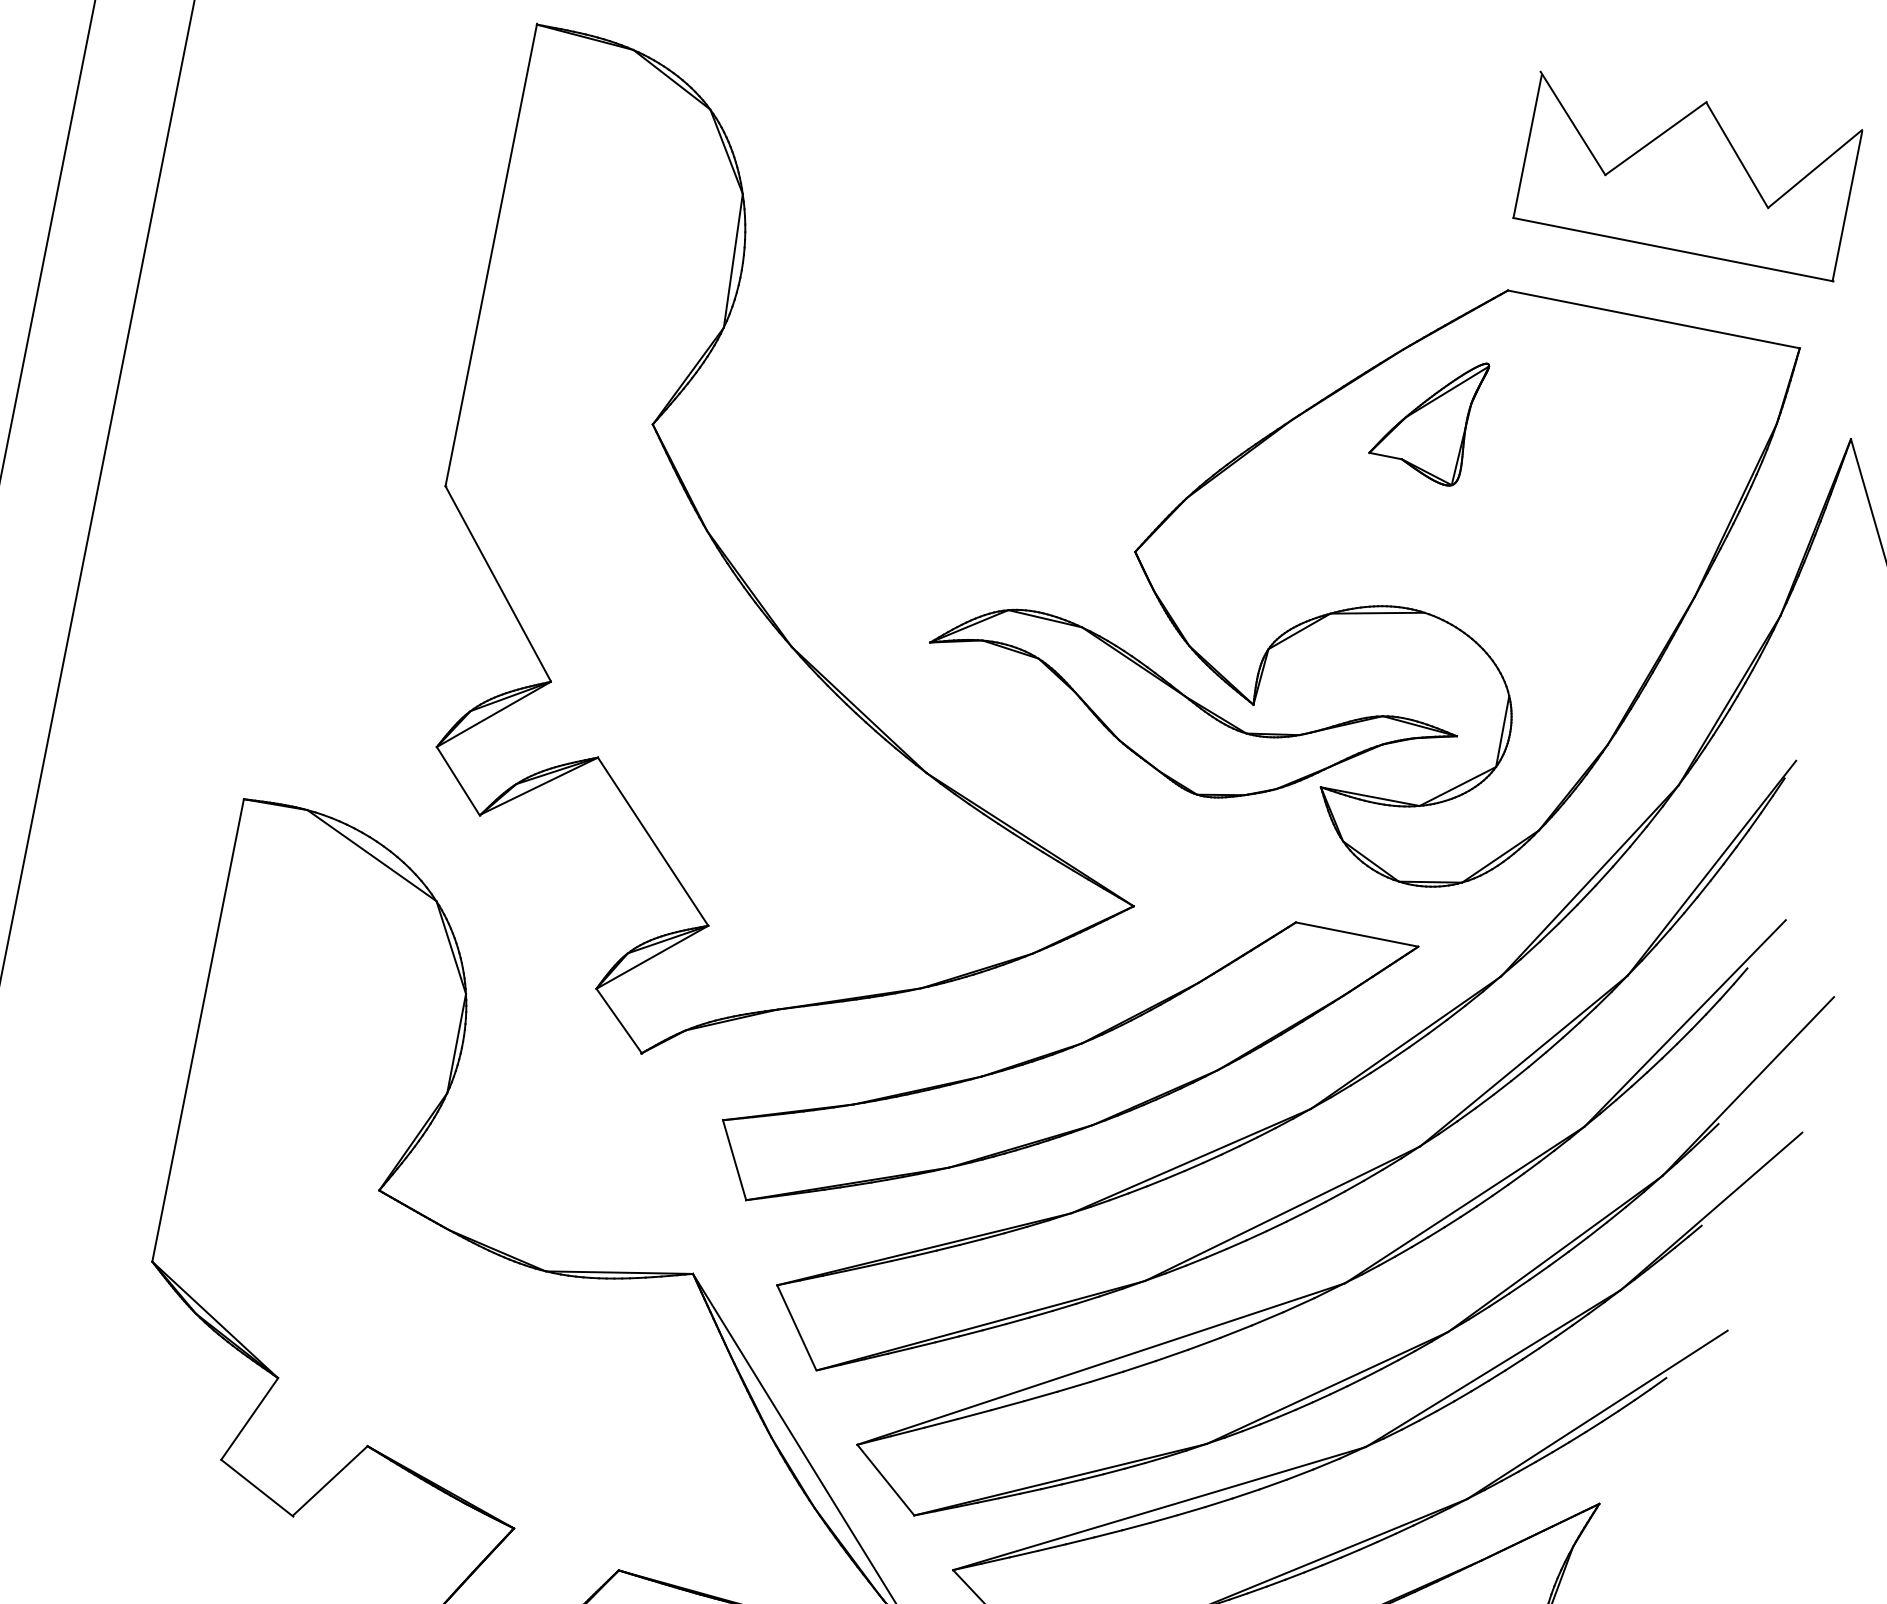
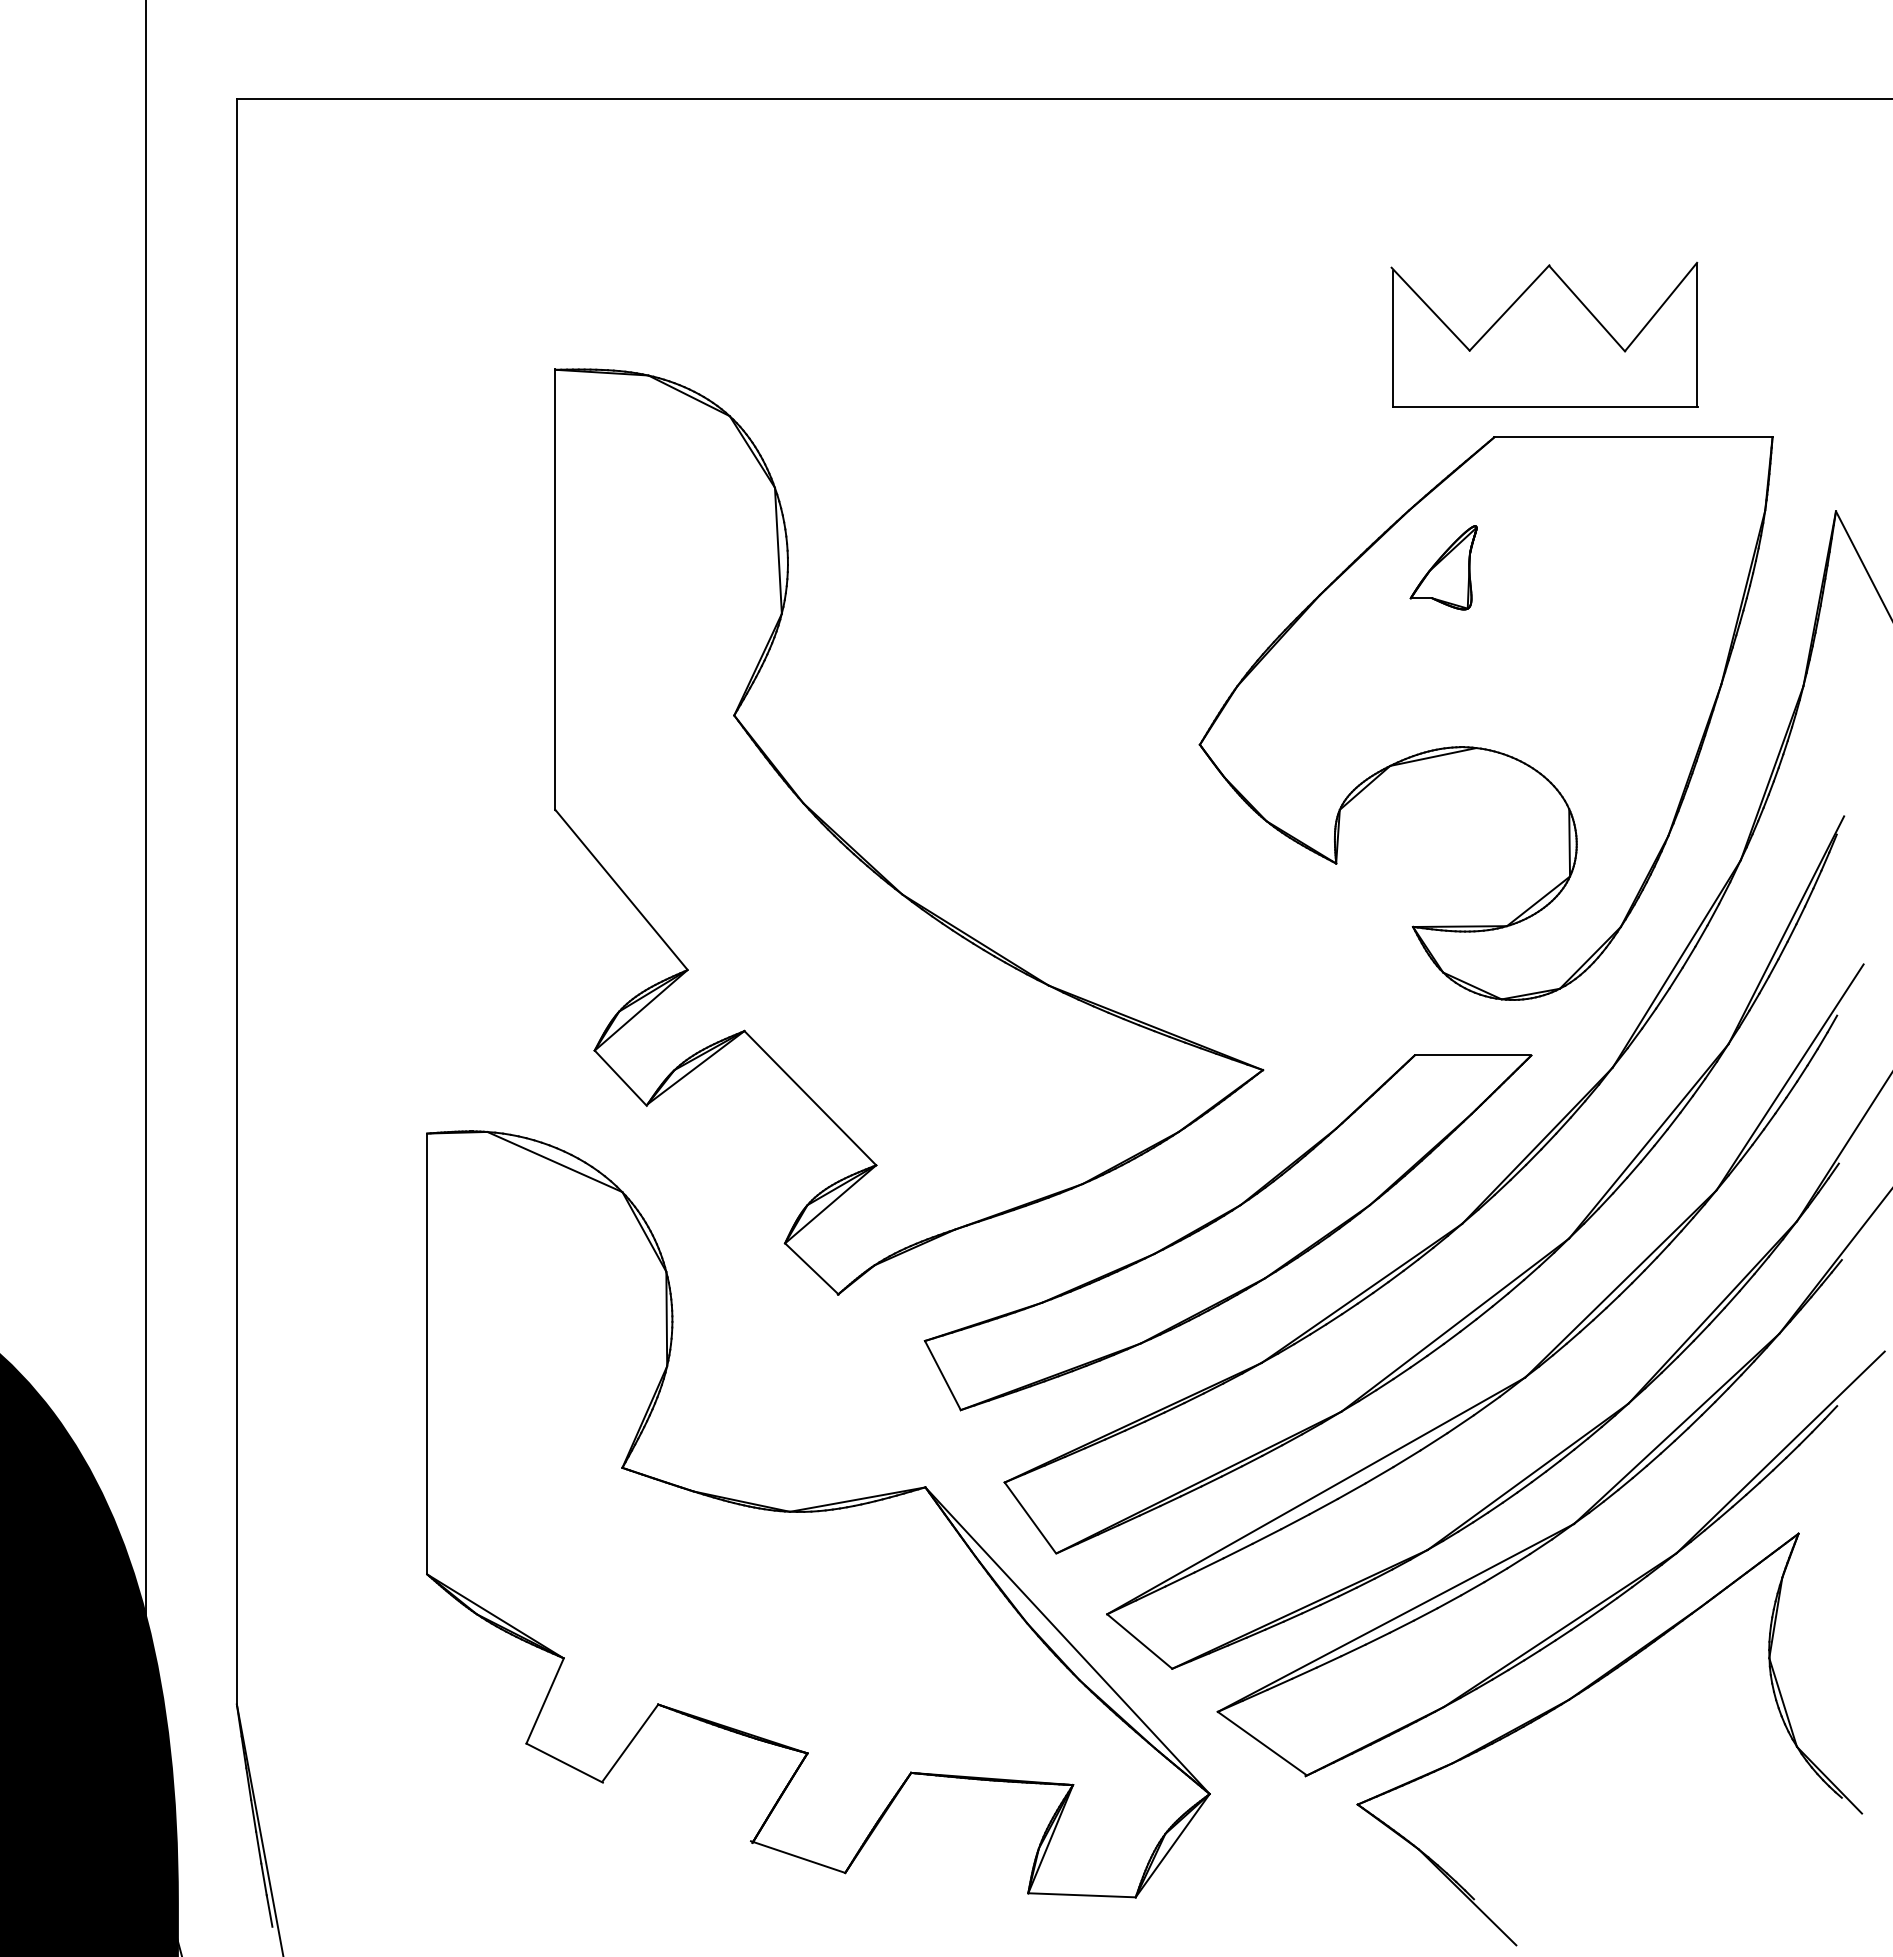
part: (1687, 173) -> (1544, 334), moved
part: (1427, 416) -> (1443, 567), size x0.7
part: (1188, 716) -> (1278, 886), removed

